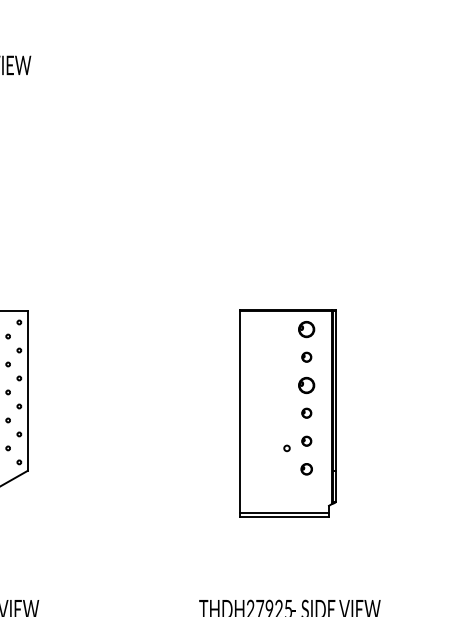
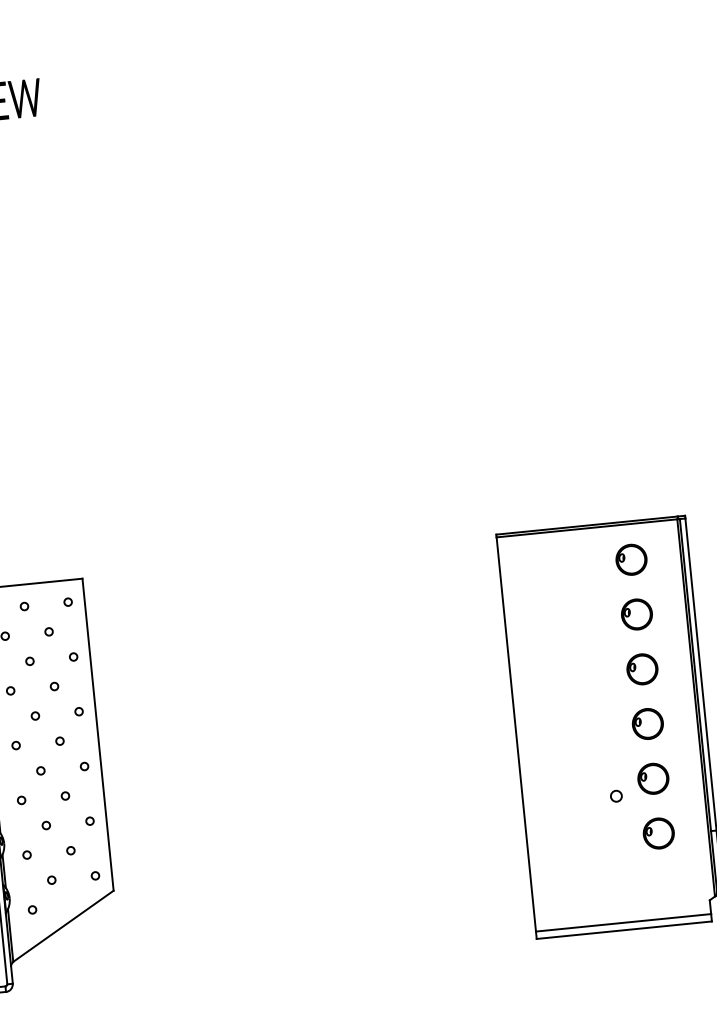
part: (306, 356) -> (636, 612), size x1.67
part: (306, 412) -> (647, 722), size x1.67
part: (306, 440) -> (652, 776), size x1.67
part: (306, 468) -> (658, 831), size x1.43

